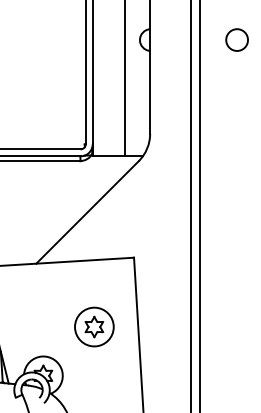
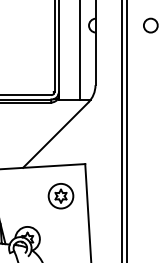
part: (93, 327) -> (60, 196), moved

